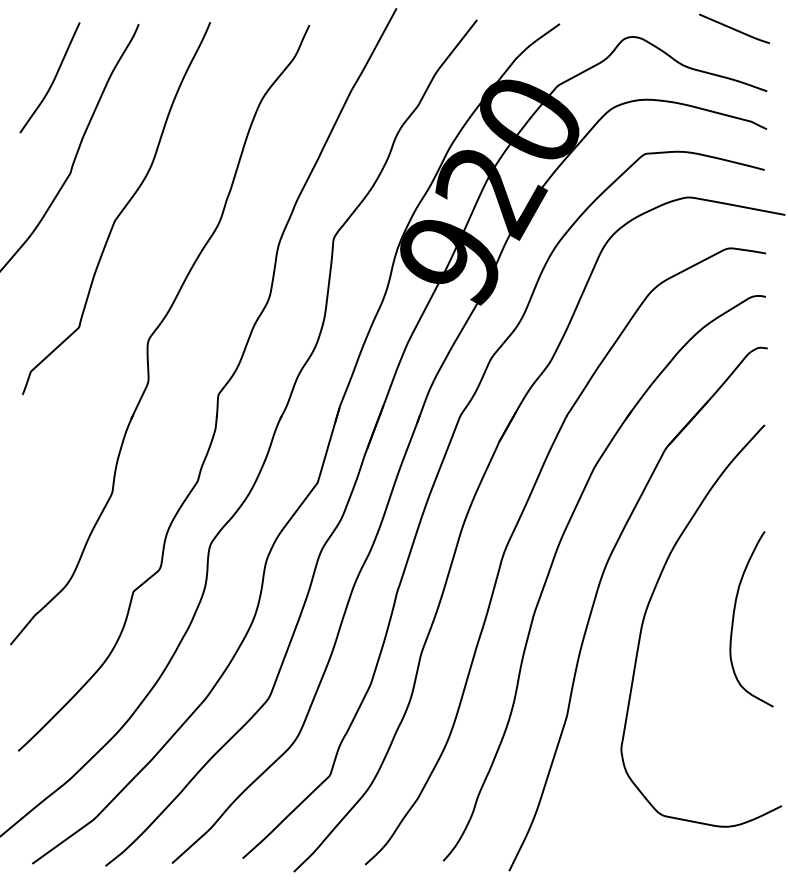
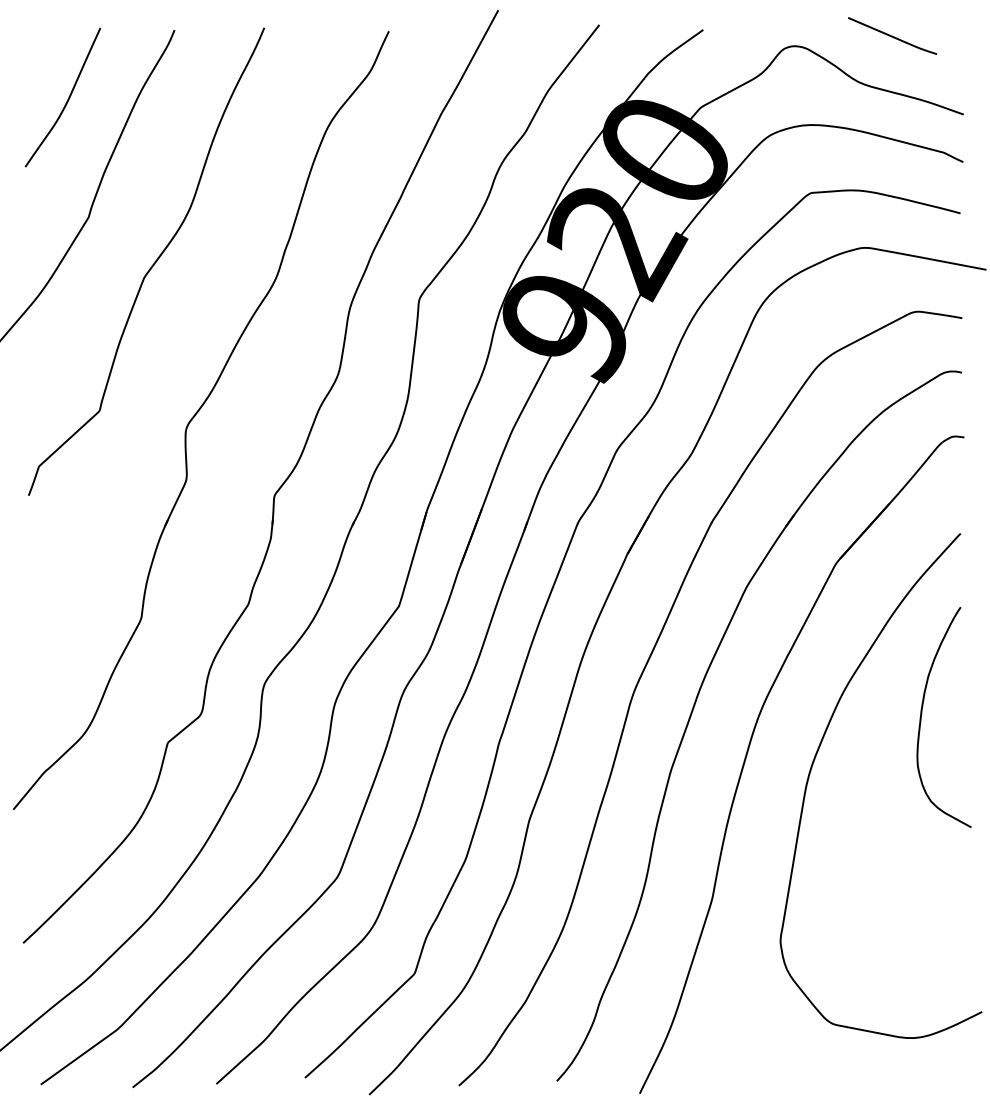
curve: (734, 28) -> (892, 35), moved
curve: (734, 616) -> (922, 714), moved

